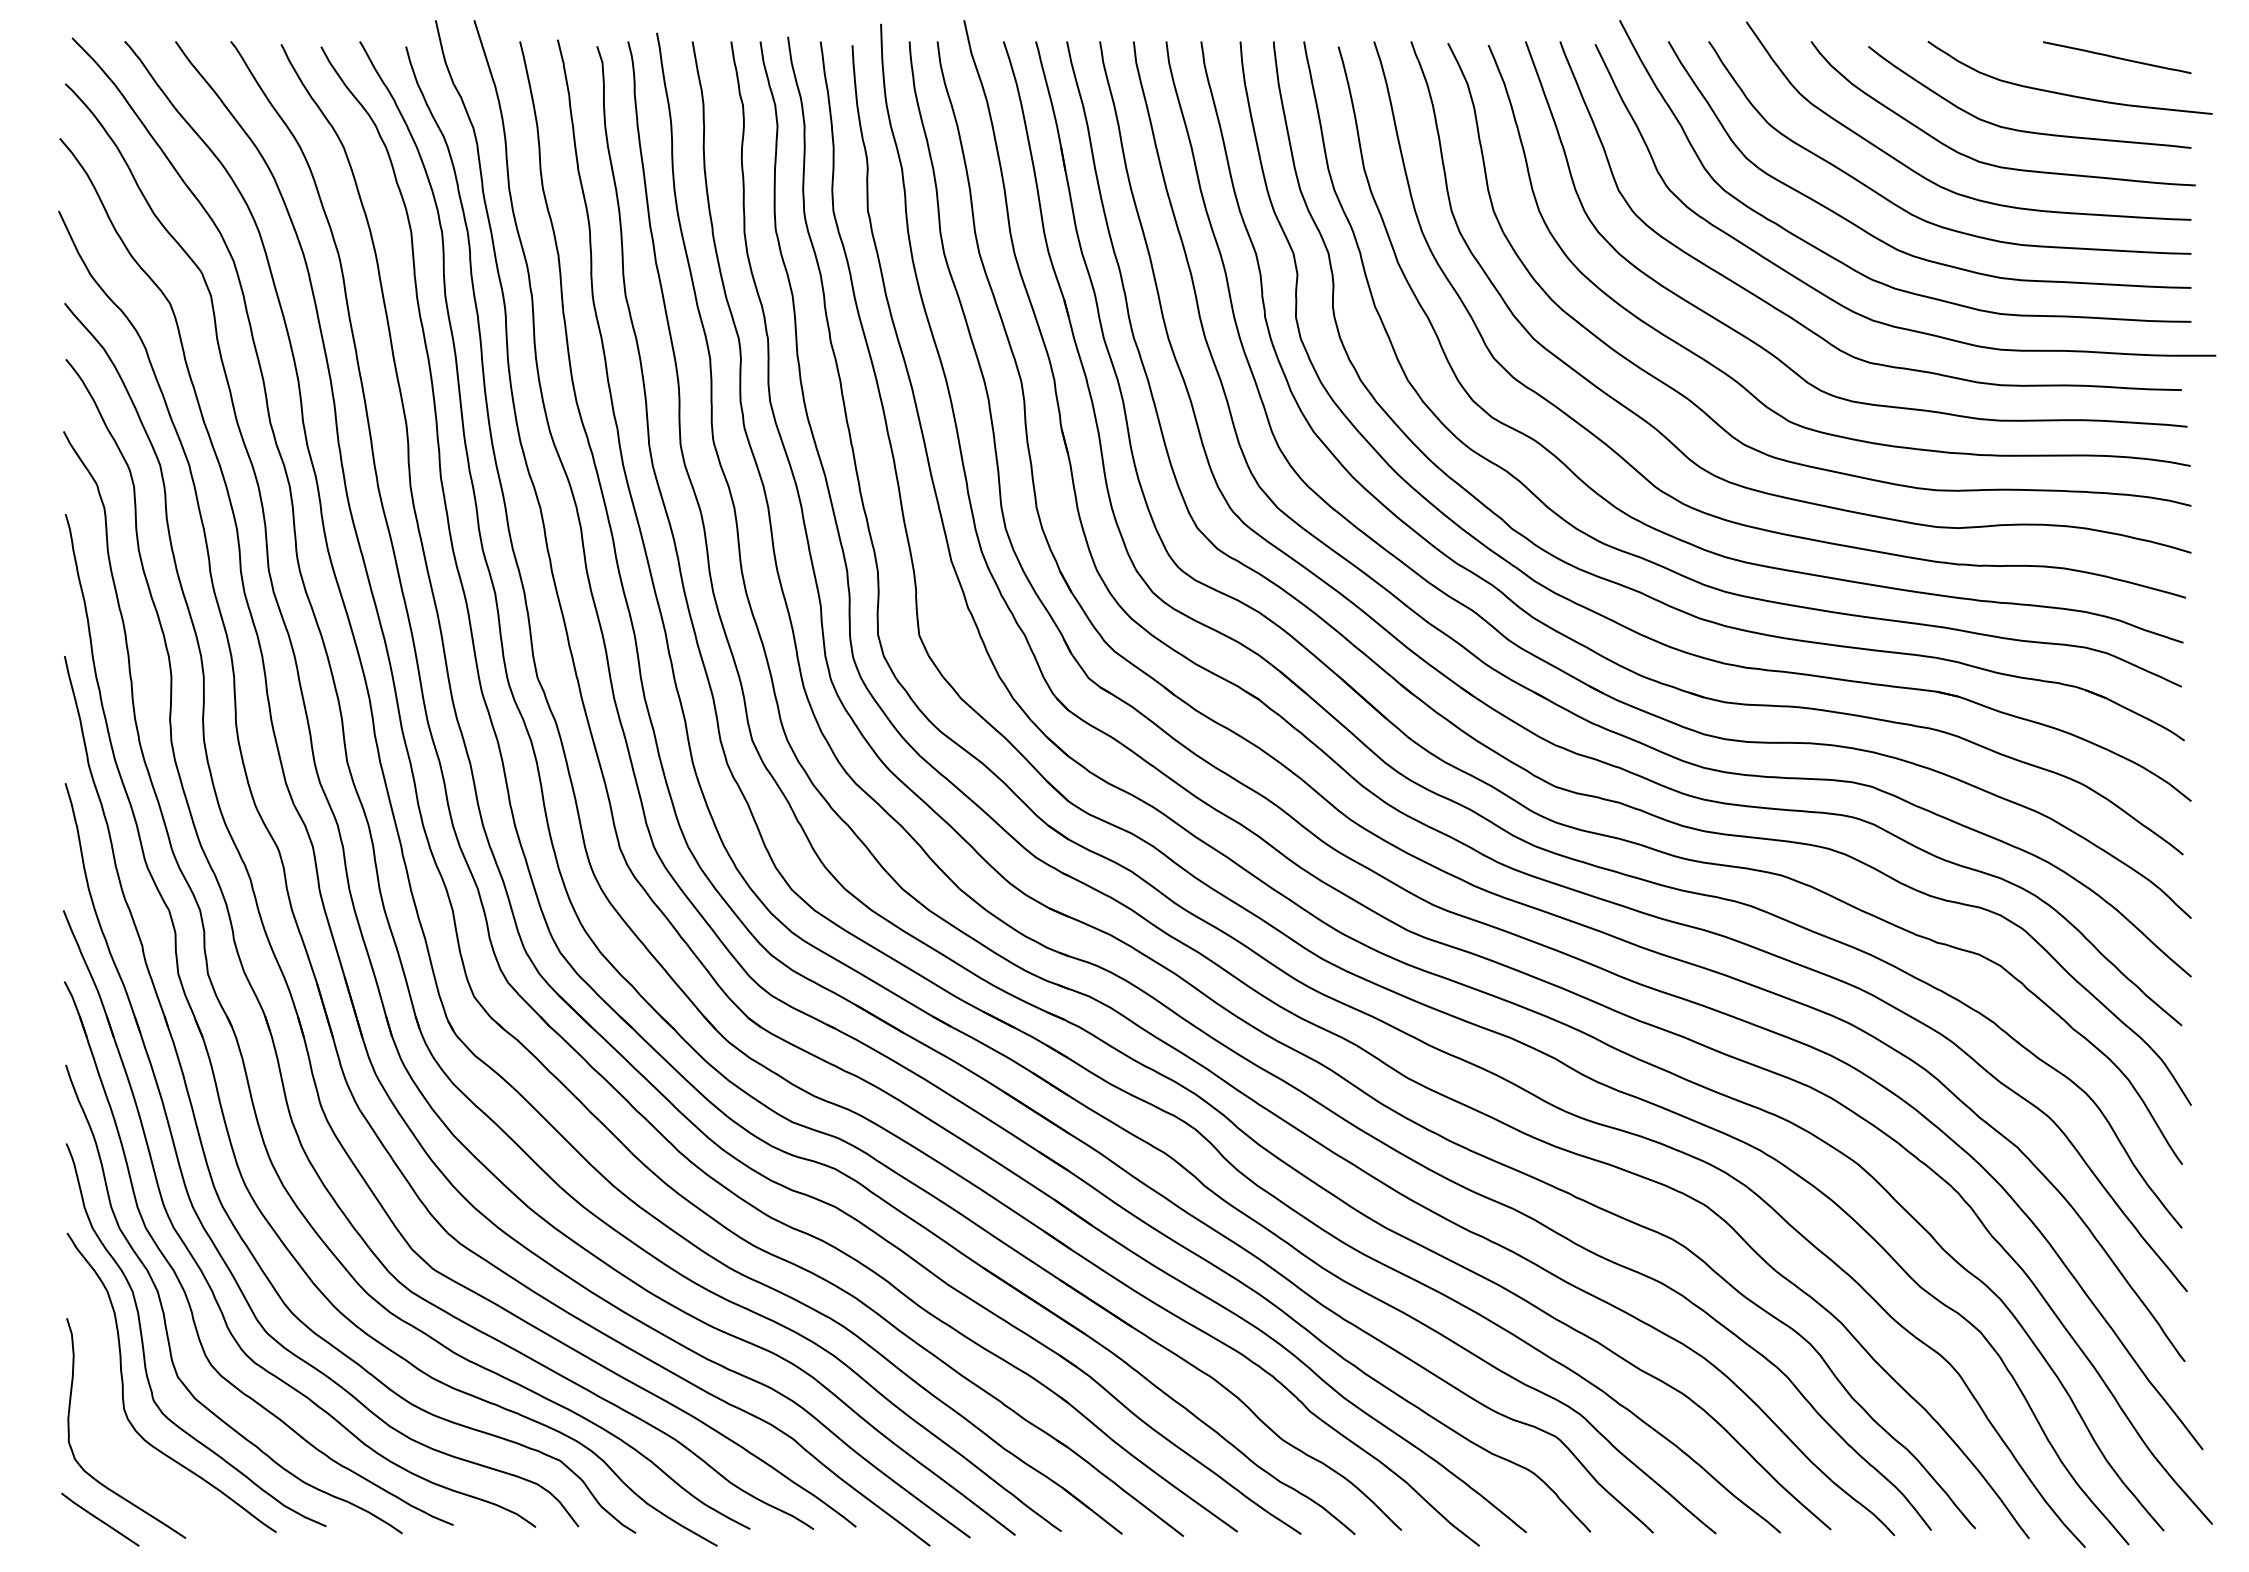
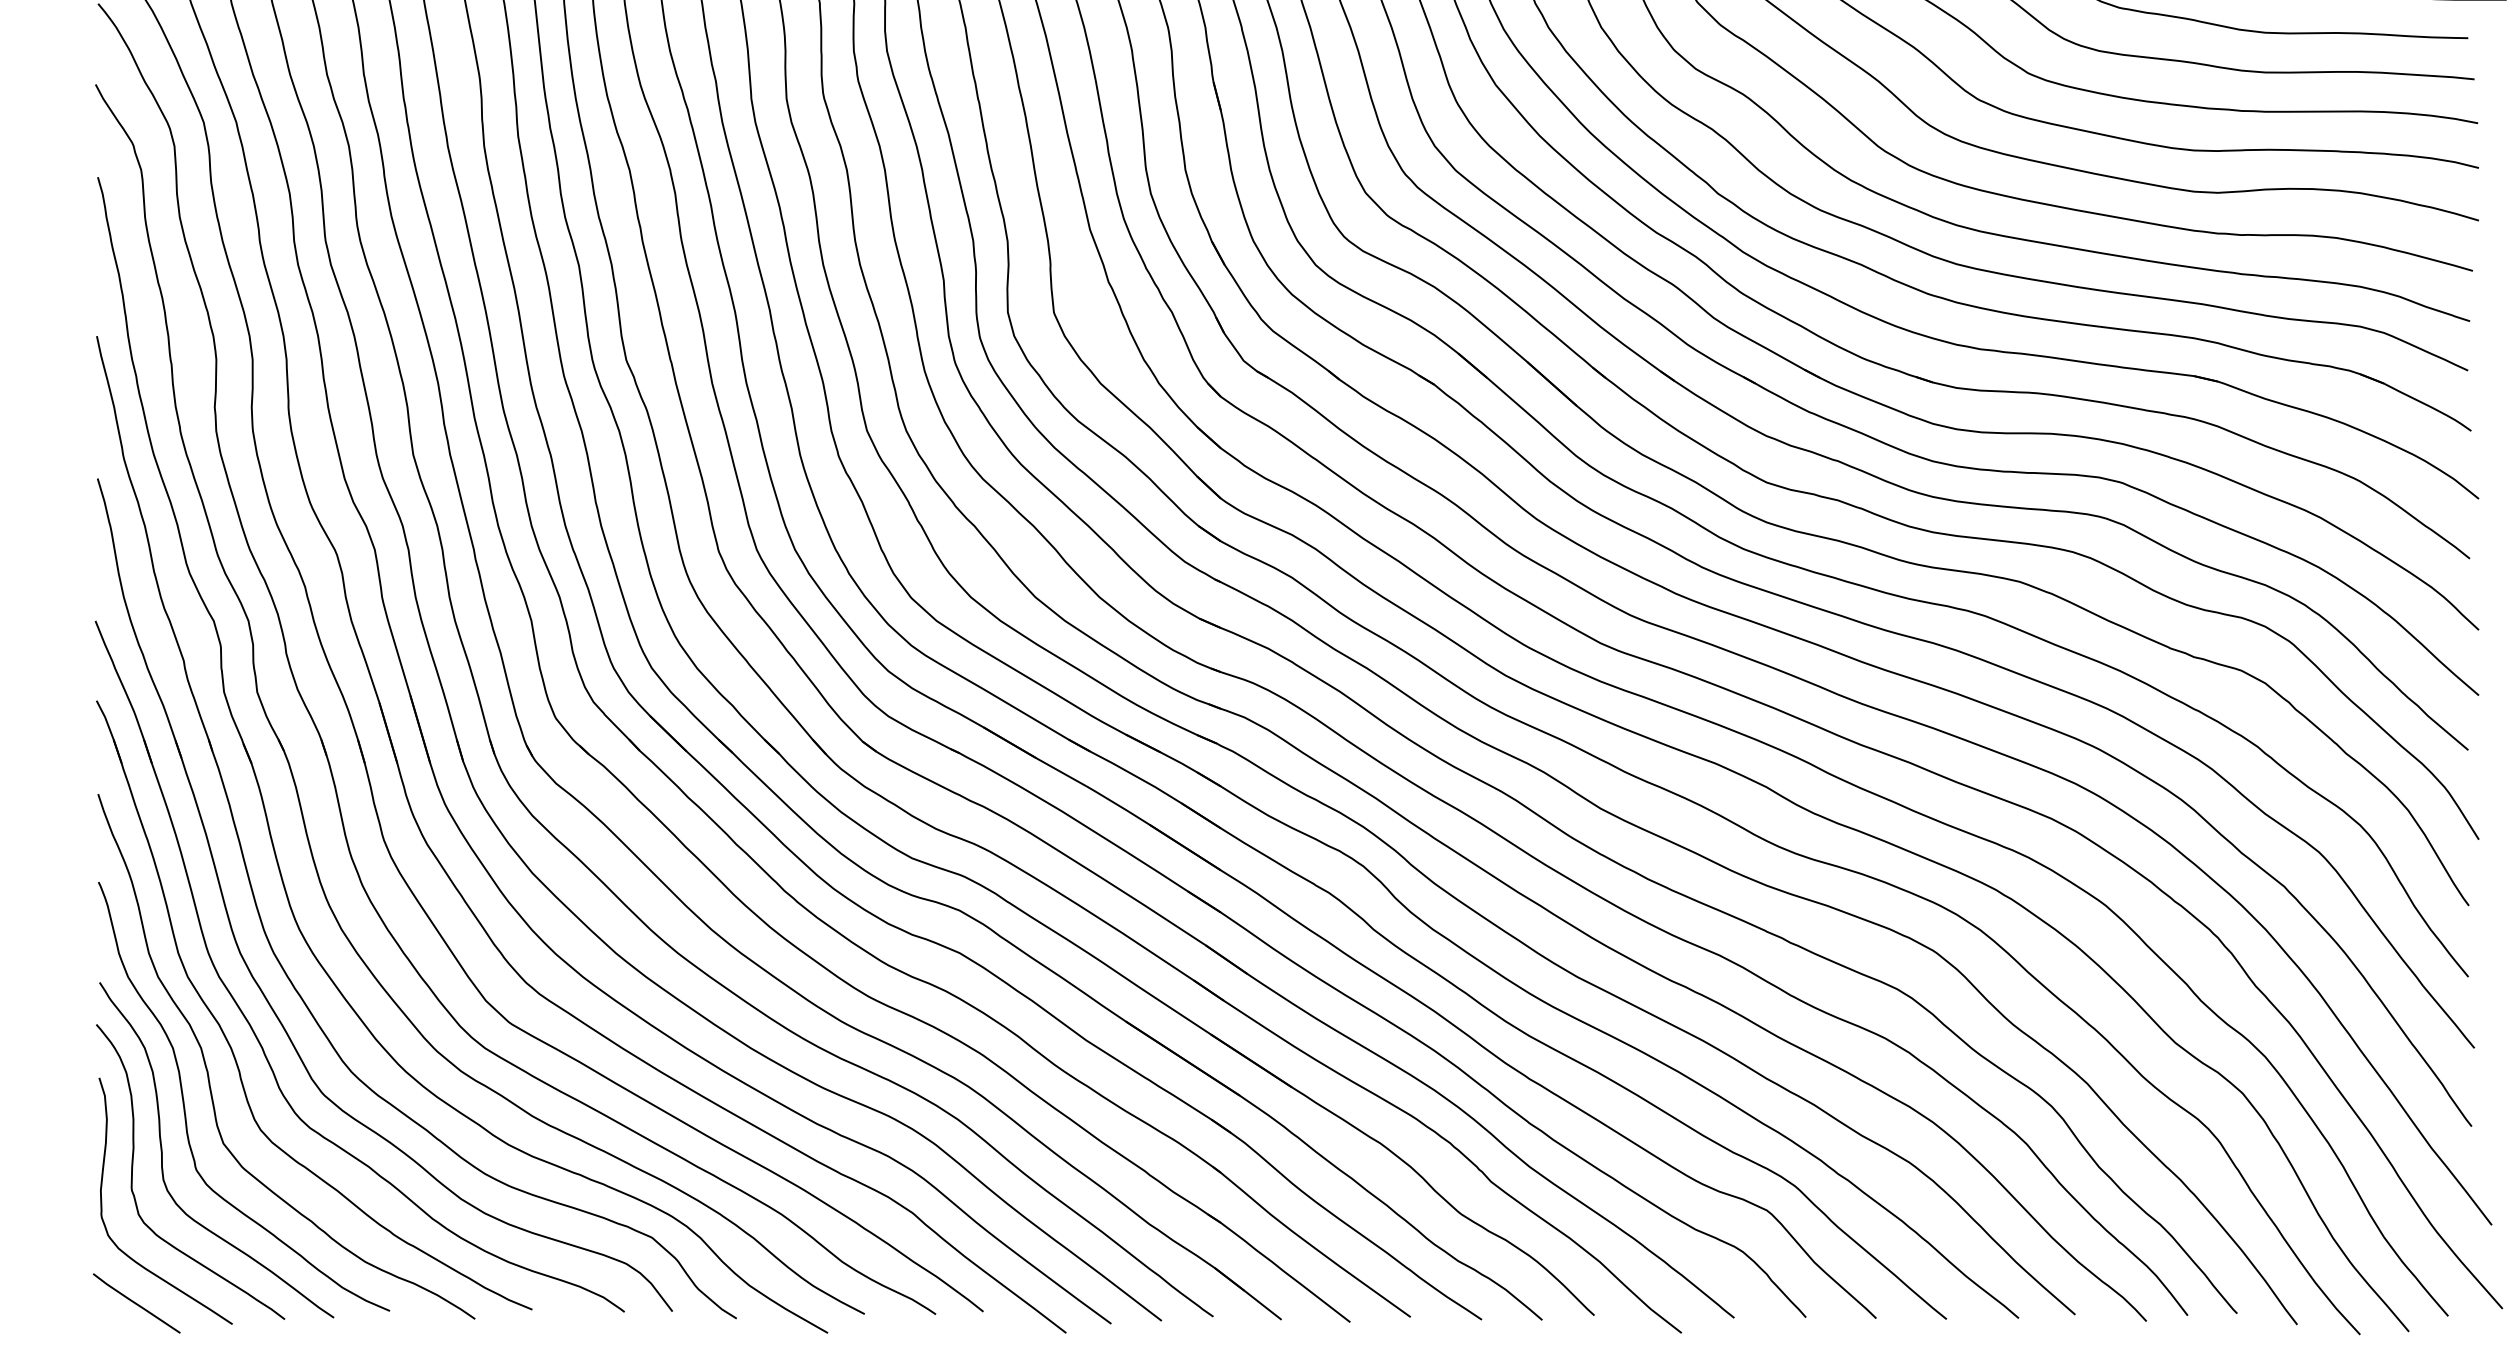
curve: (97, 1401) -> (133, 1171), added

